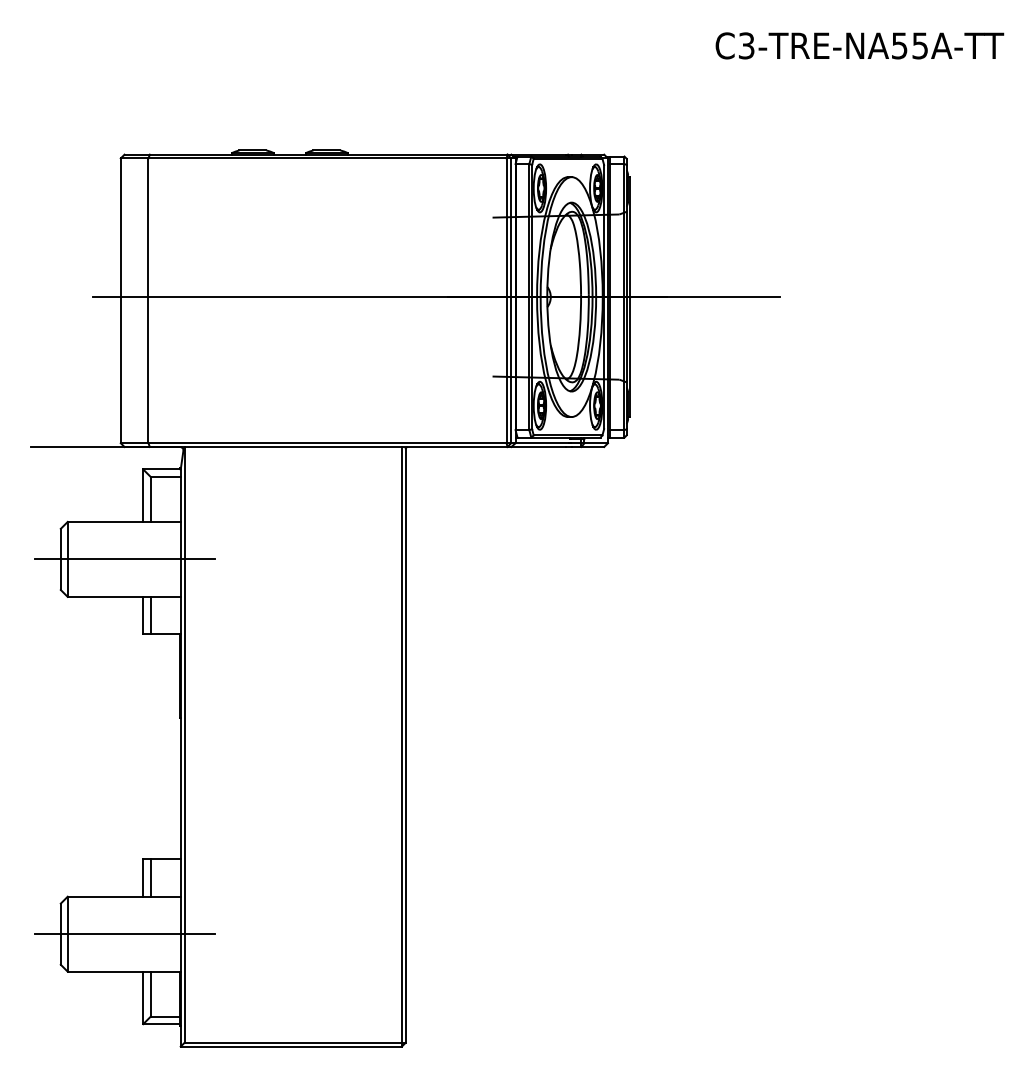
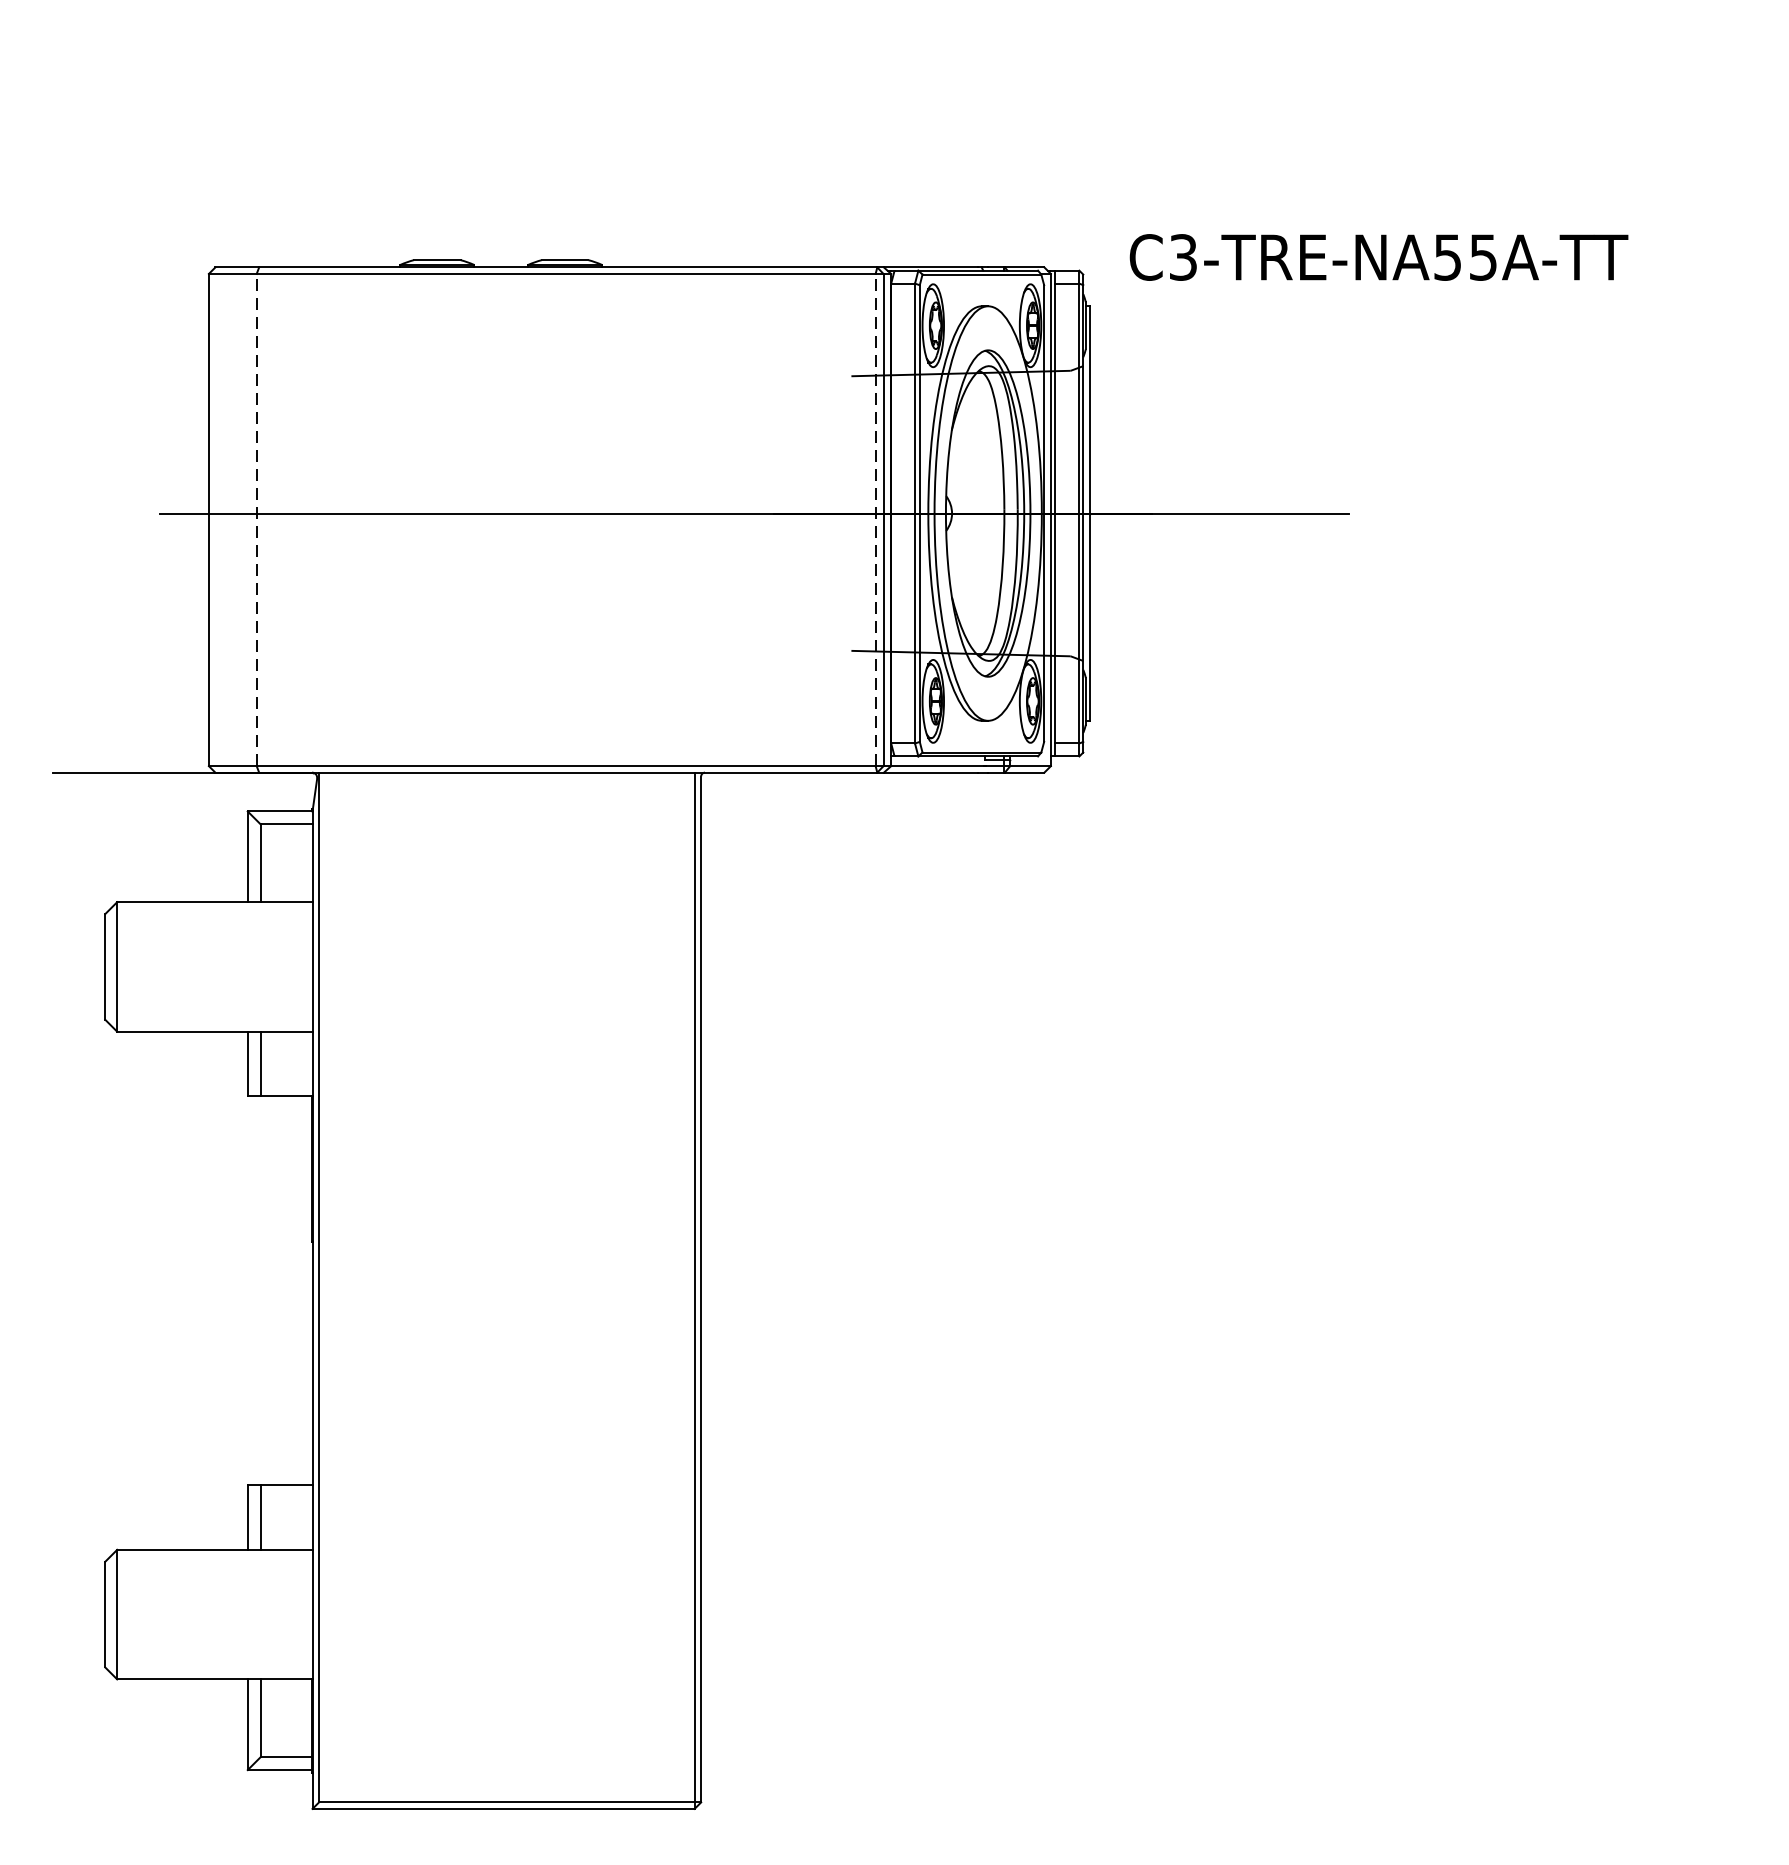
text: (859, 45) -> (1378, 256), moved
line: (148, 300) -> (256, 519), solid -> dashed
line: (506, 300) -> (875, 519), solid -> dashed
line: (124, 559) -> (215, 967), removed
line: (124, 934) -> (215, 1615), removed

